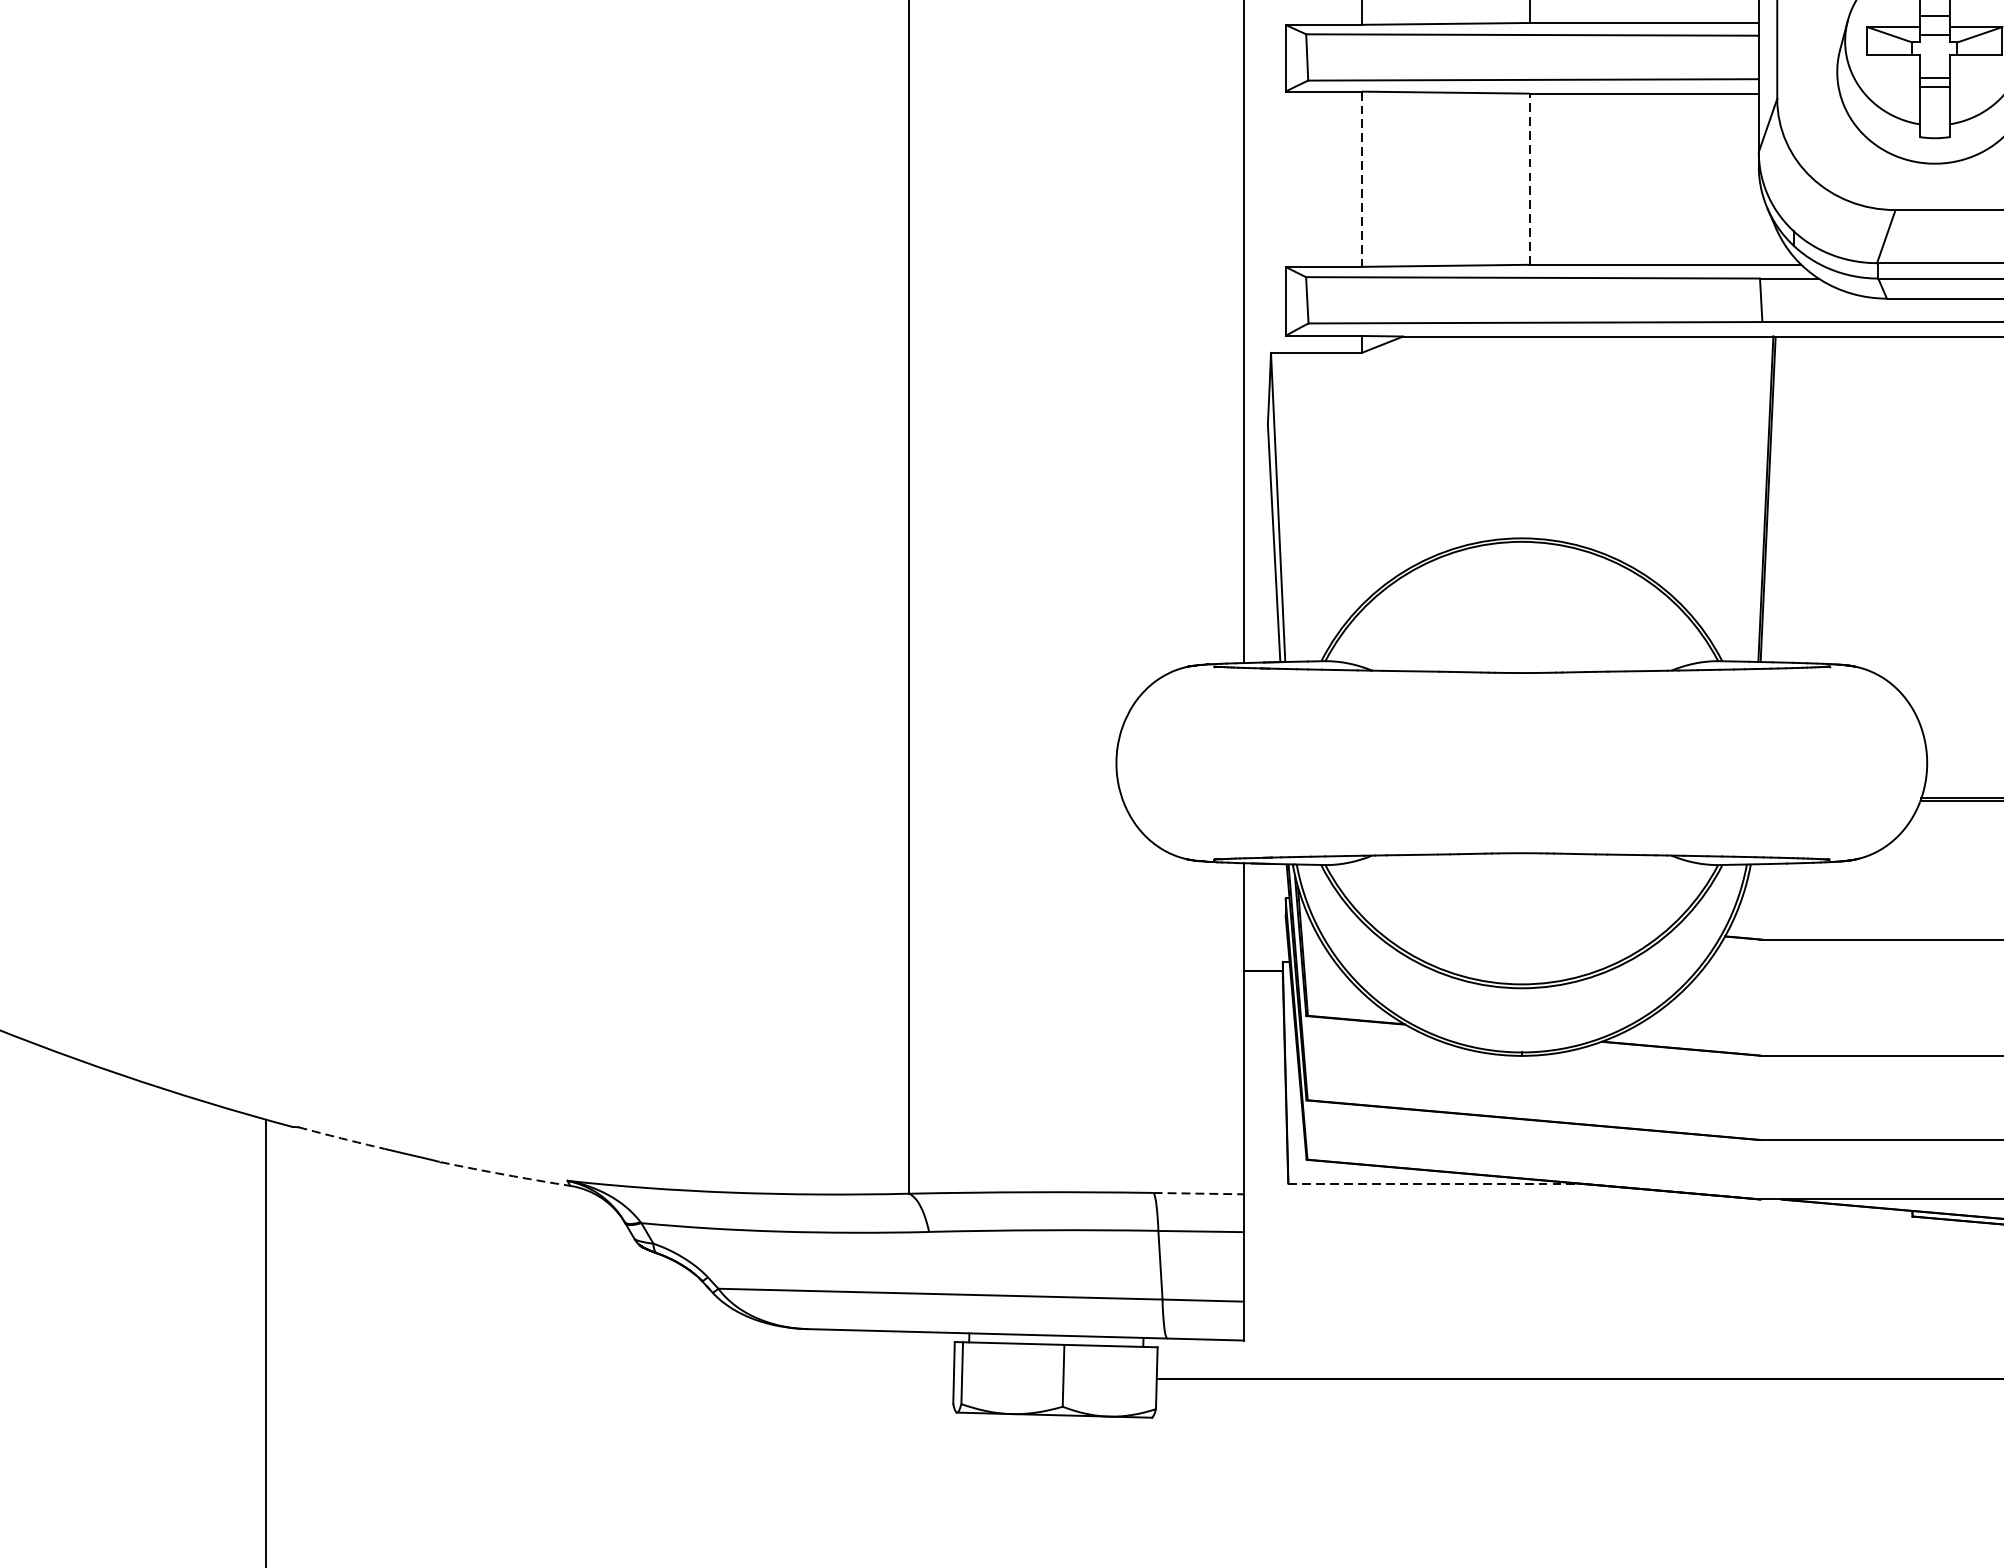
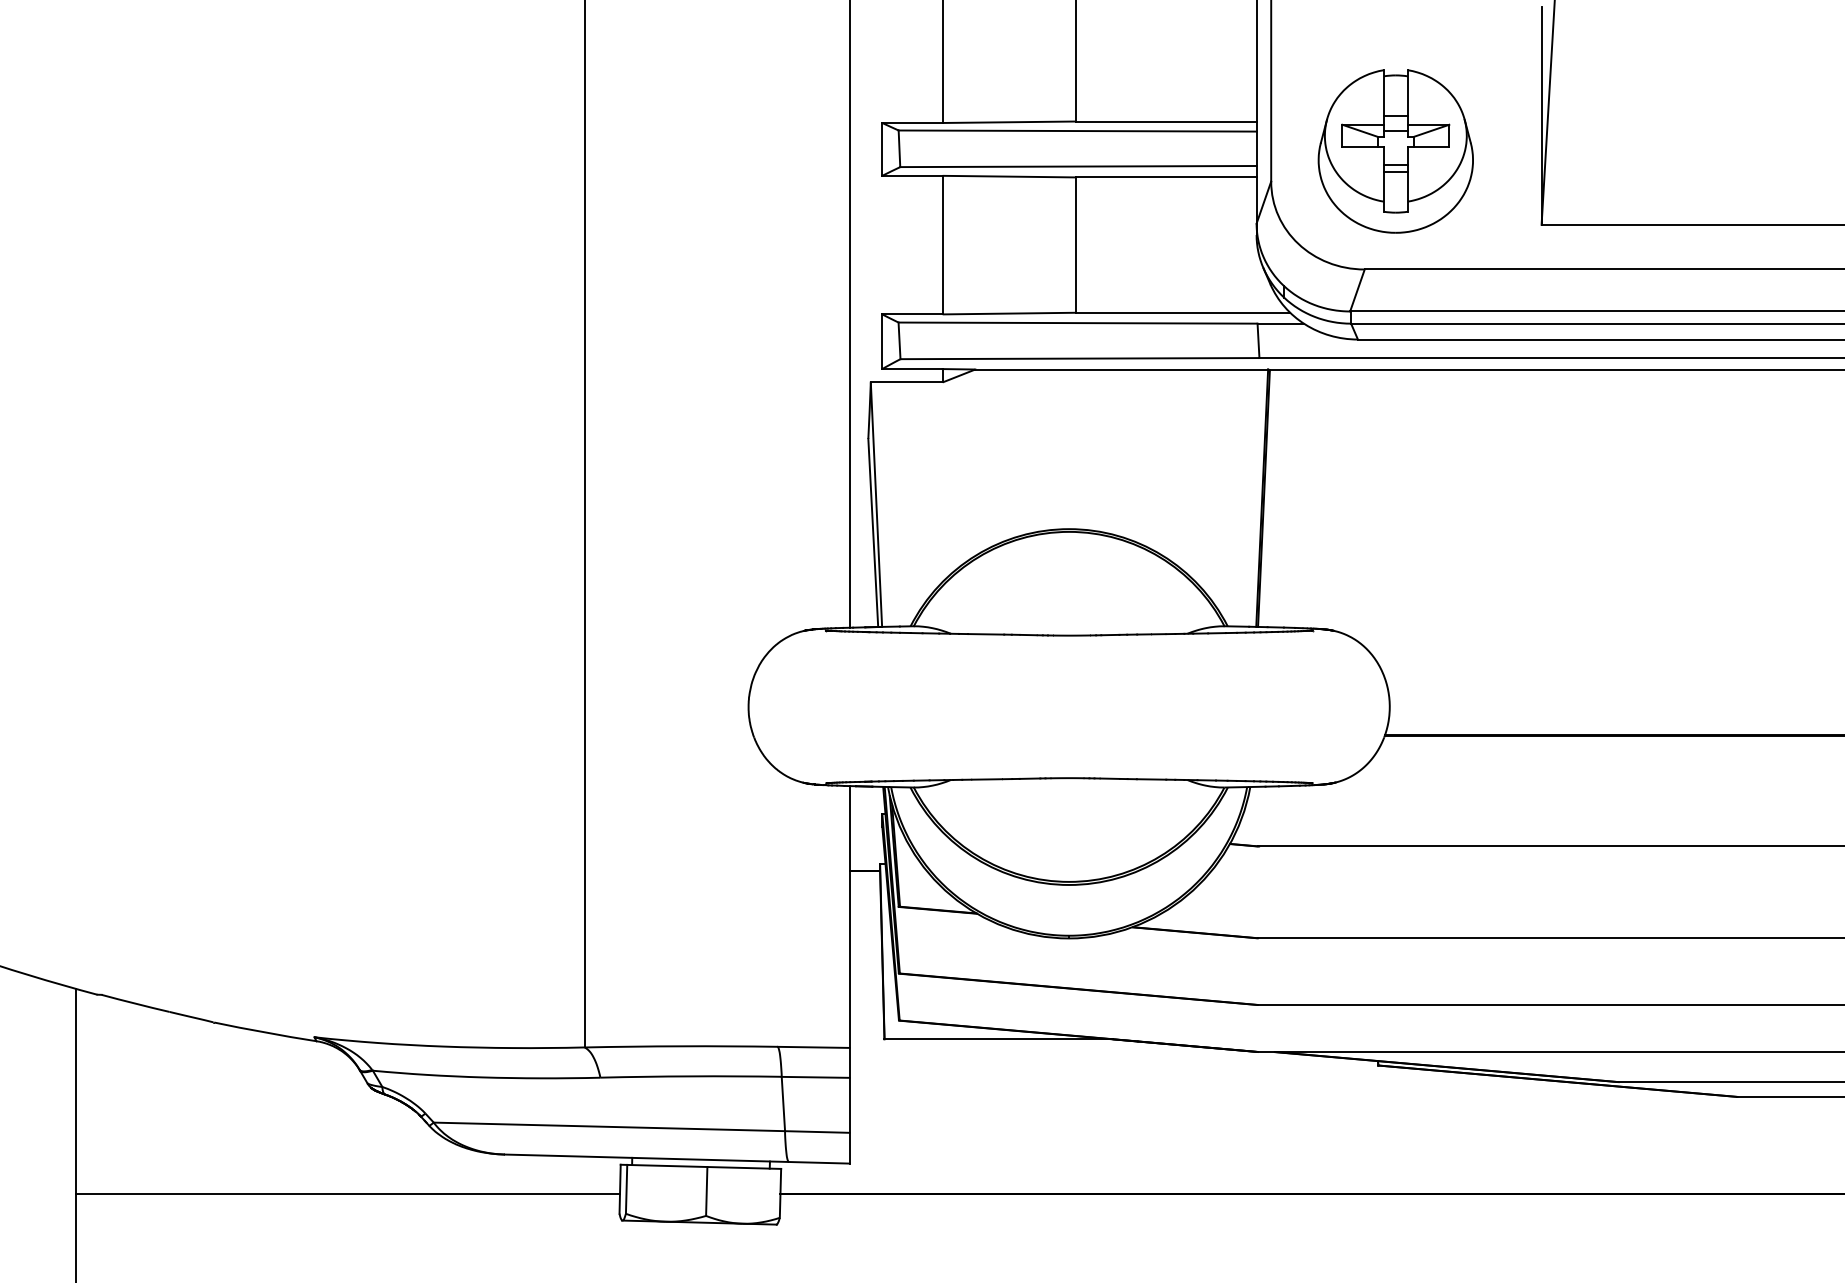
line: (1361, 179) -> (942, 245), dashed -> solid
line: (1529, 179) -> (1075, 245), dashed -> solid
arc: (341, 1138) -> (135, 1003), dashed -> solid
arc: (505, 1174) -> (265, 1032), dashed -> solid
line: (1433, 1183) -> (999, 1039), dashed -> solid
line: (1198, 1193) -> (813, 1047), dashed -> solid
line: (609, 1378) -> (347, 1193), added

